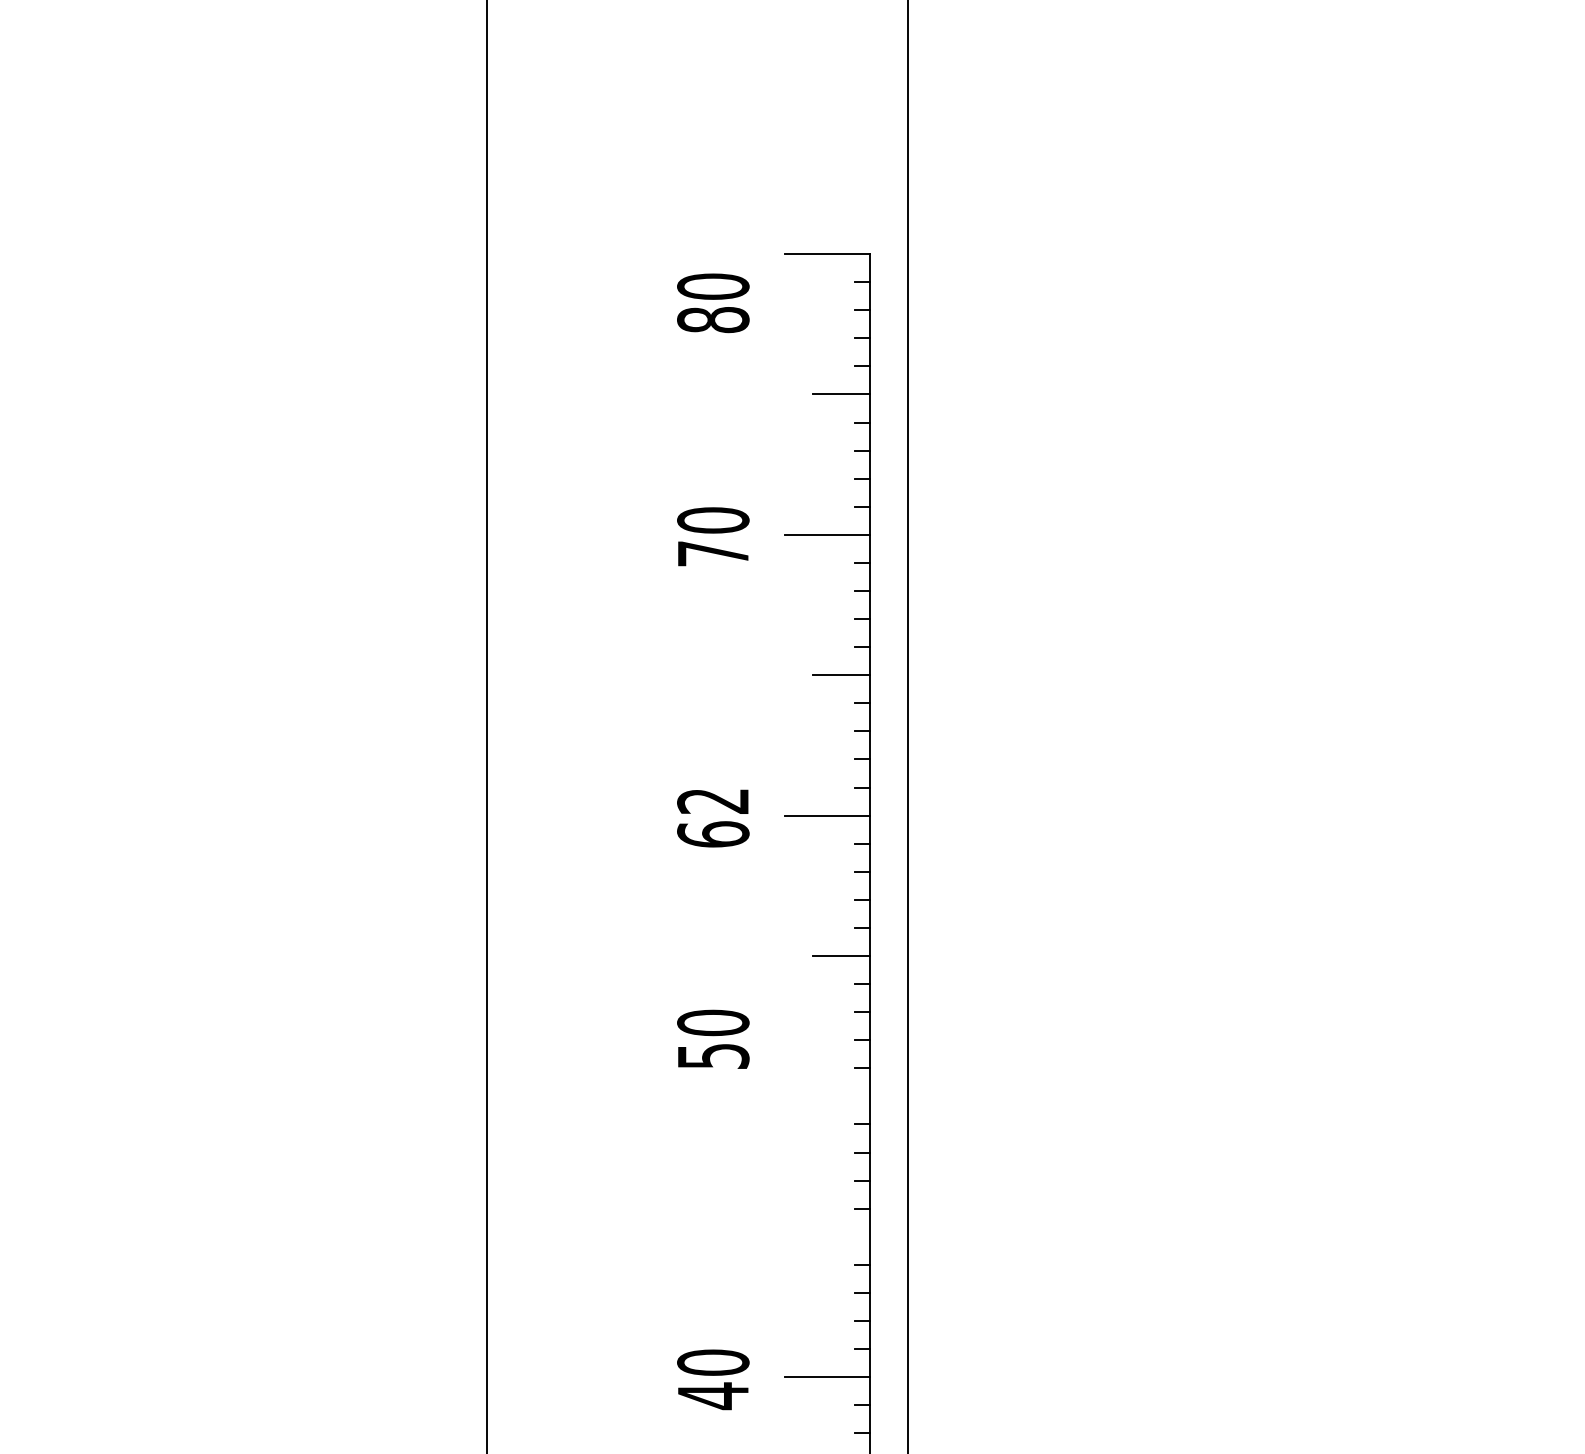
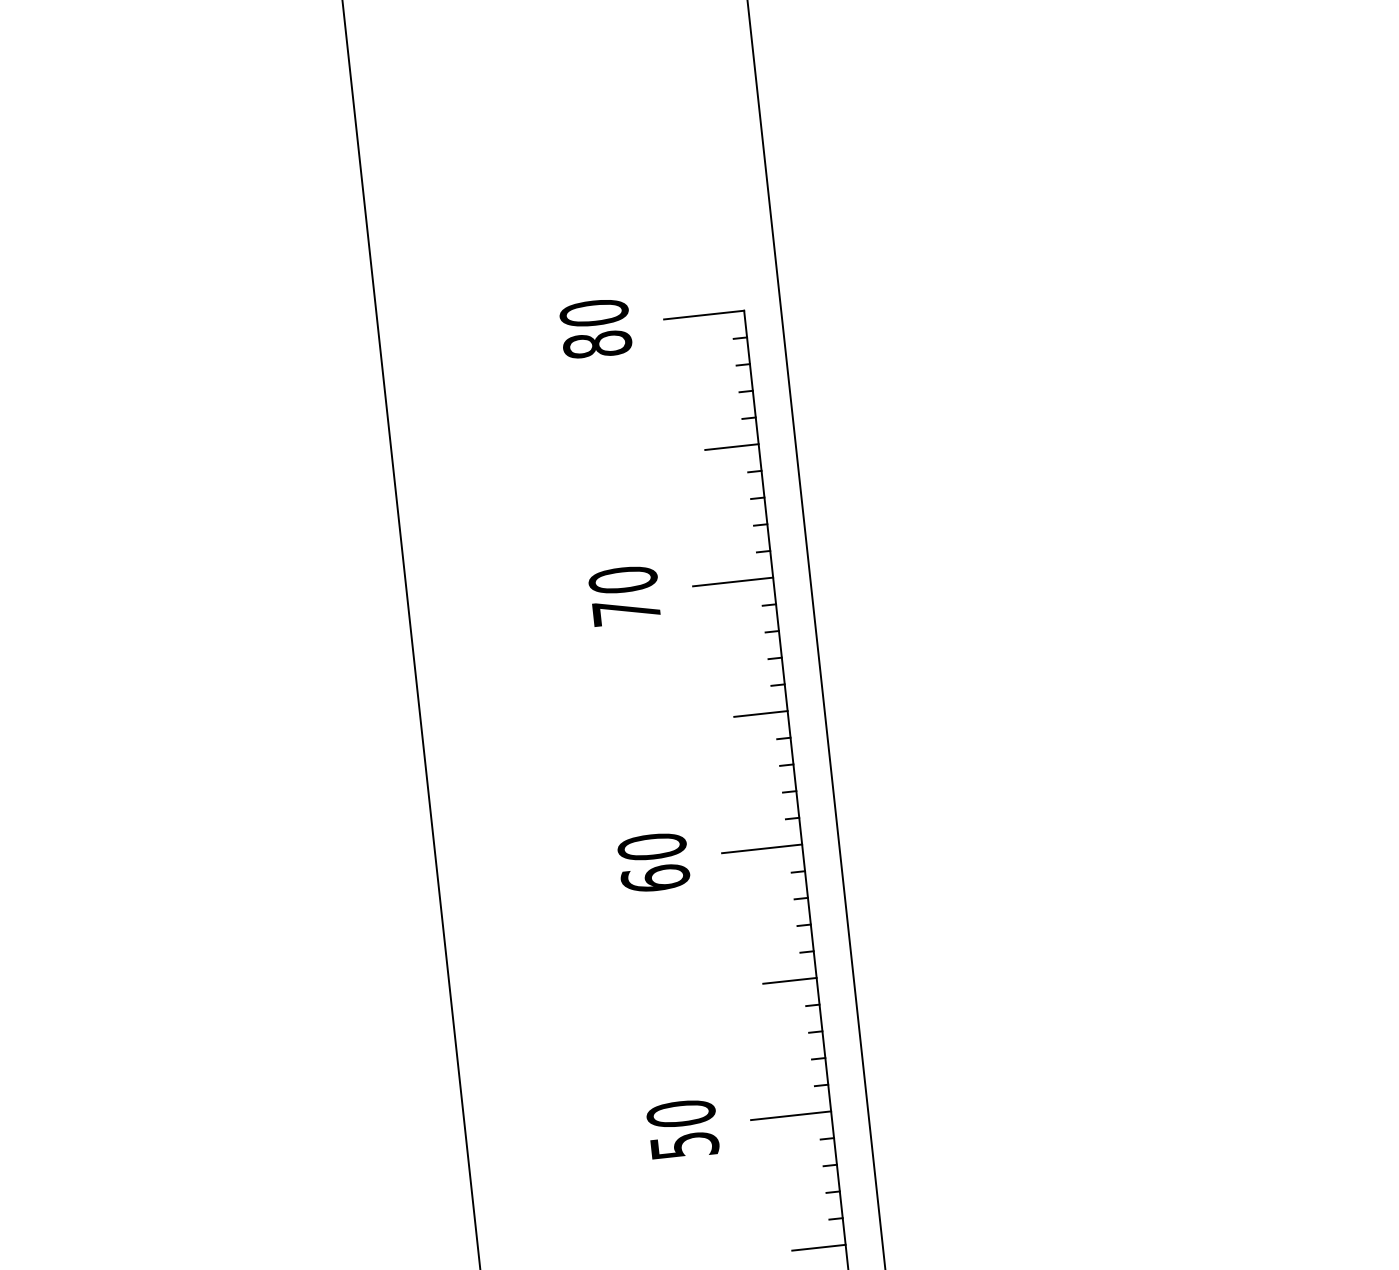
text: (713, 303) -> (596, 329), moved
text: (713, 801) -> (652, 847), 62 -> 60
text: (713, 1038) -> (682, 1128), moved
line: (827, 1096) -> (791, 1115), added
line: (841, 1236) -> (818, 1247), added

